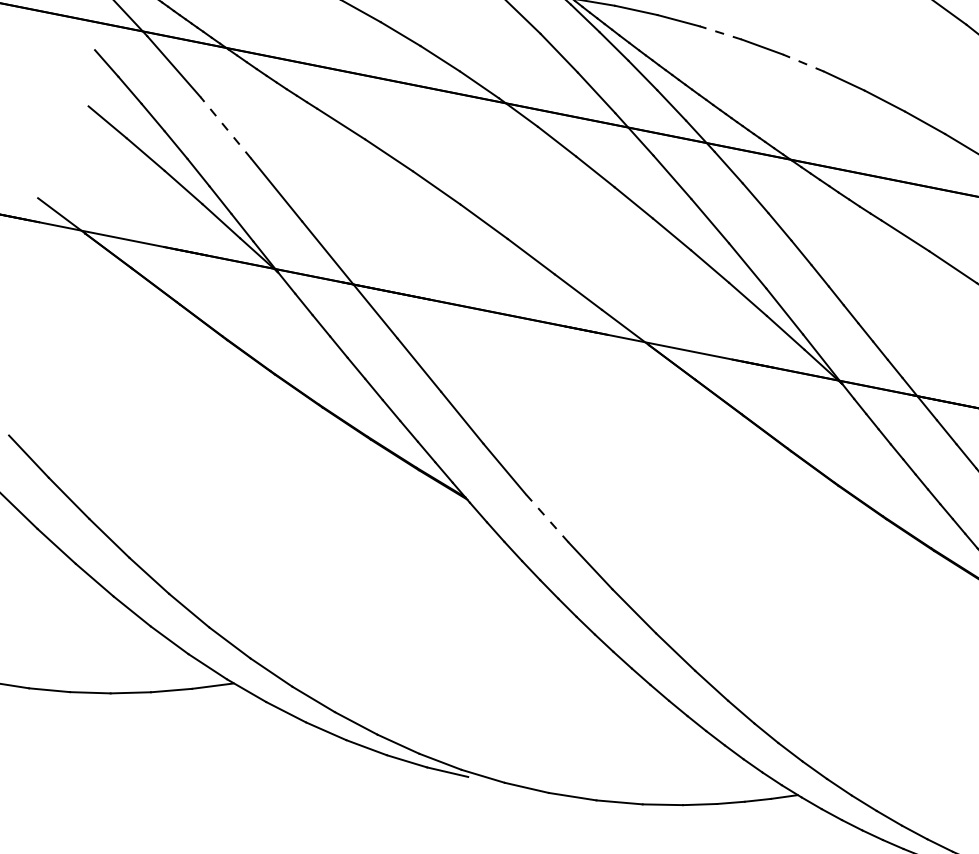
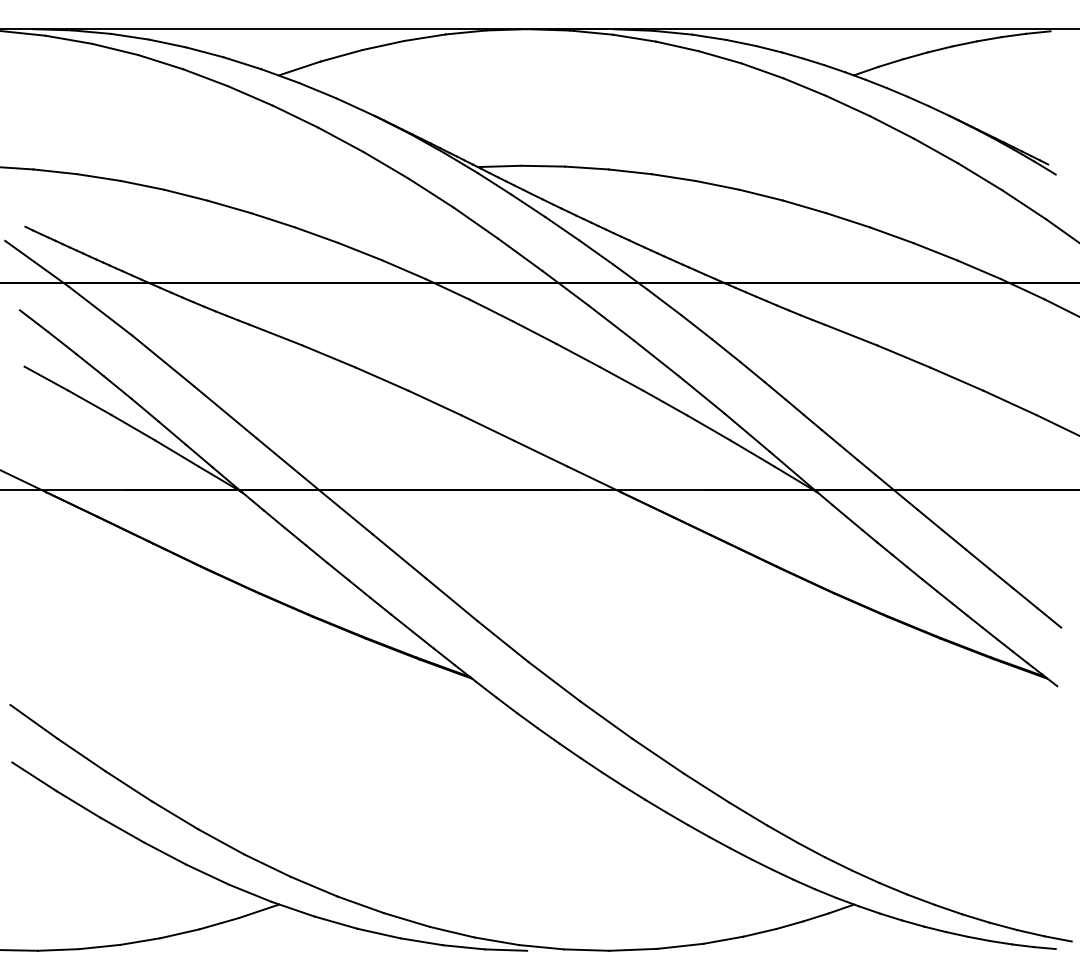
line: (720, 32) -> (630, 171), dashed -> solid
line: (803, 63) -> (717, 185), dashed -> solid
line: (225, 128) -> (163, 361), dashed -> solid
line: (547, 518) -> (554, 681), dashed -> solid

